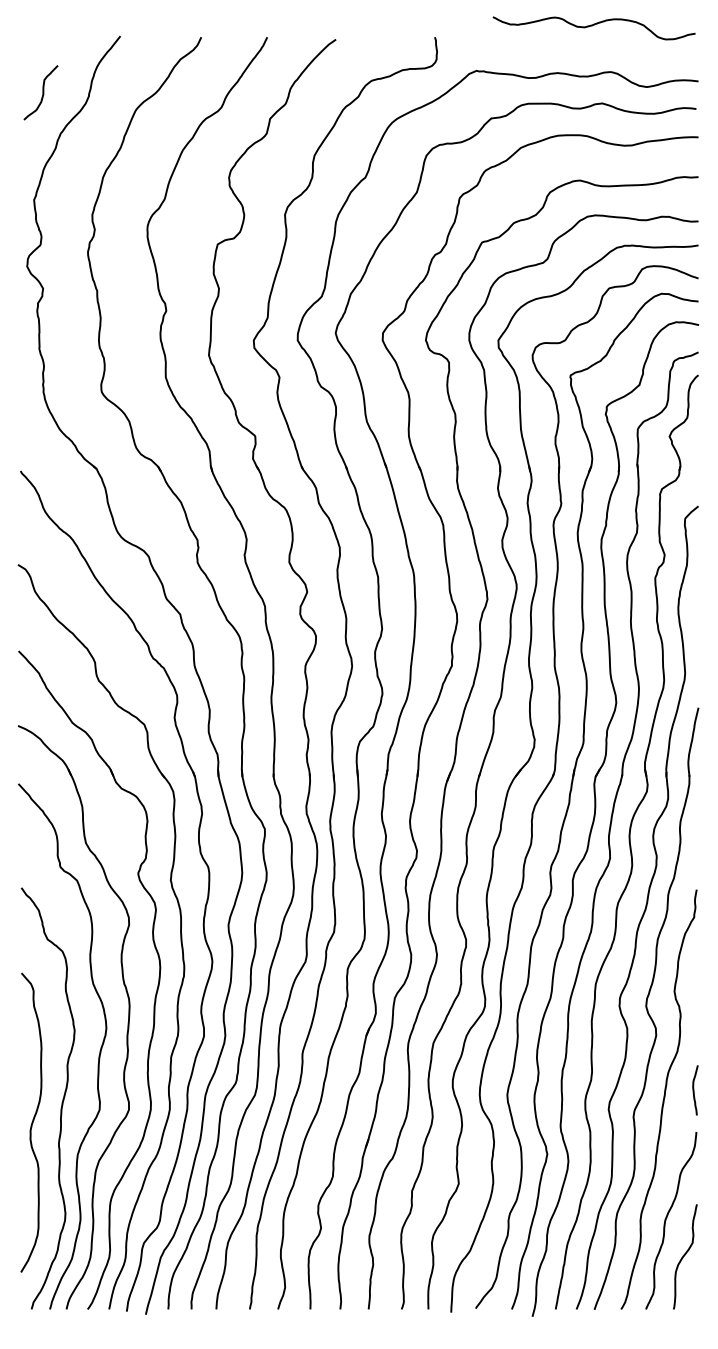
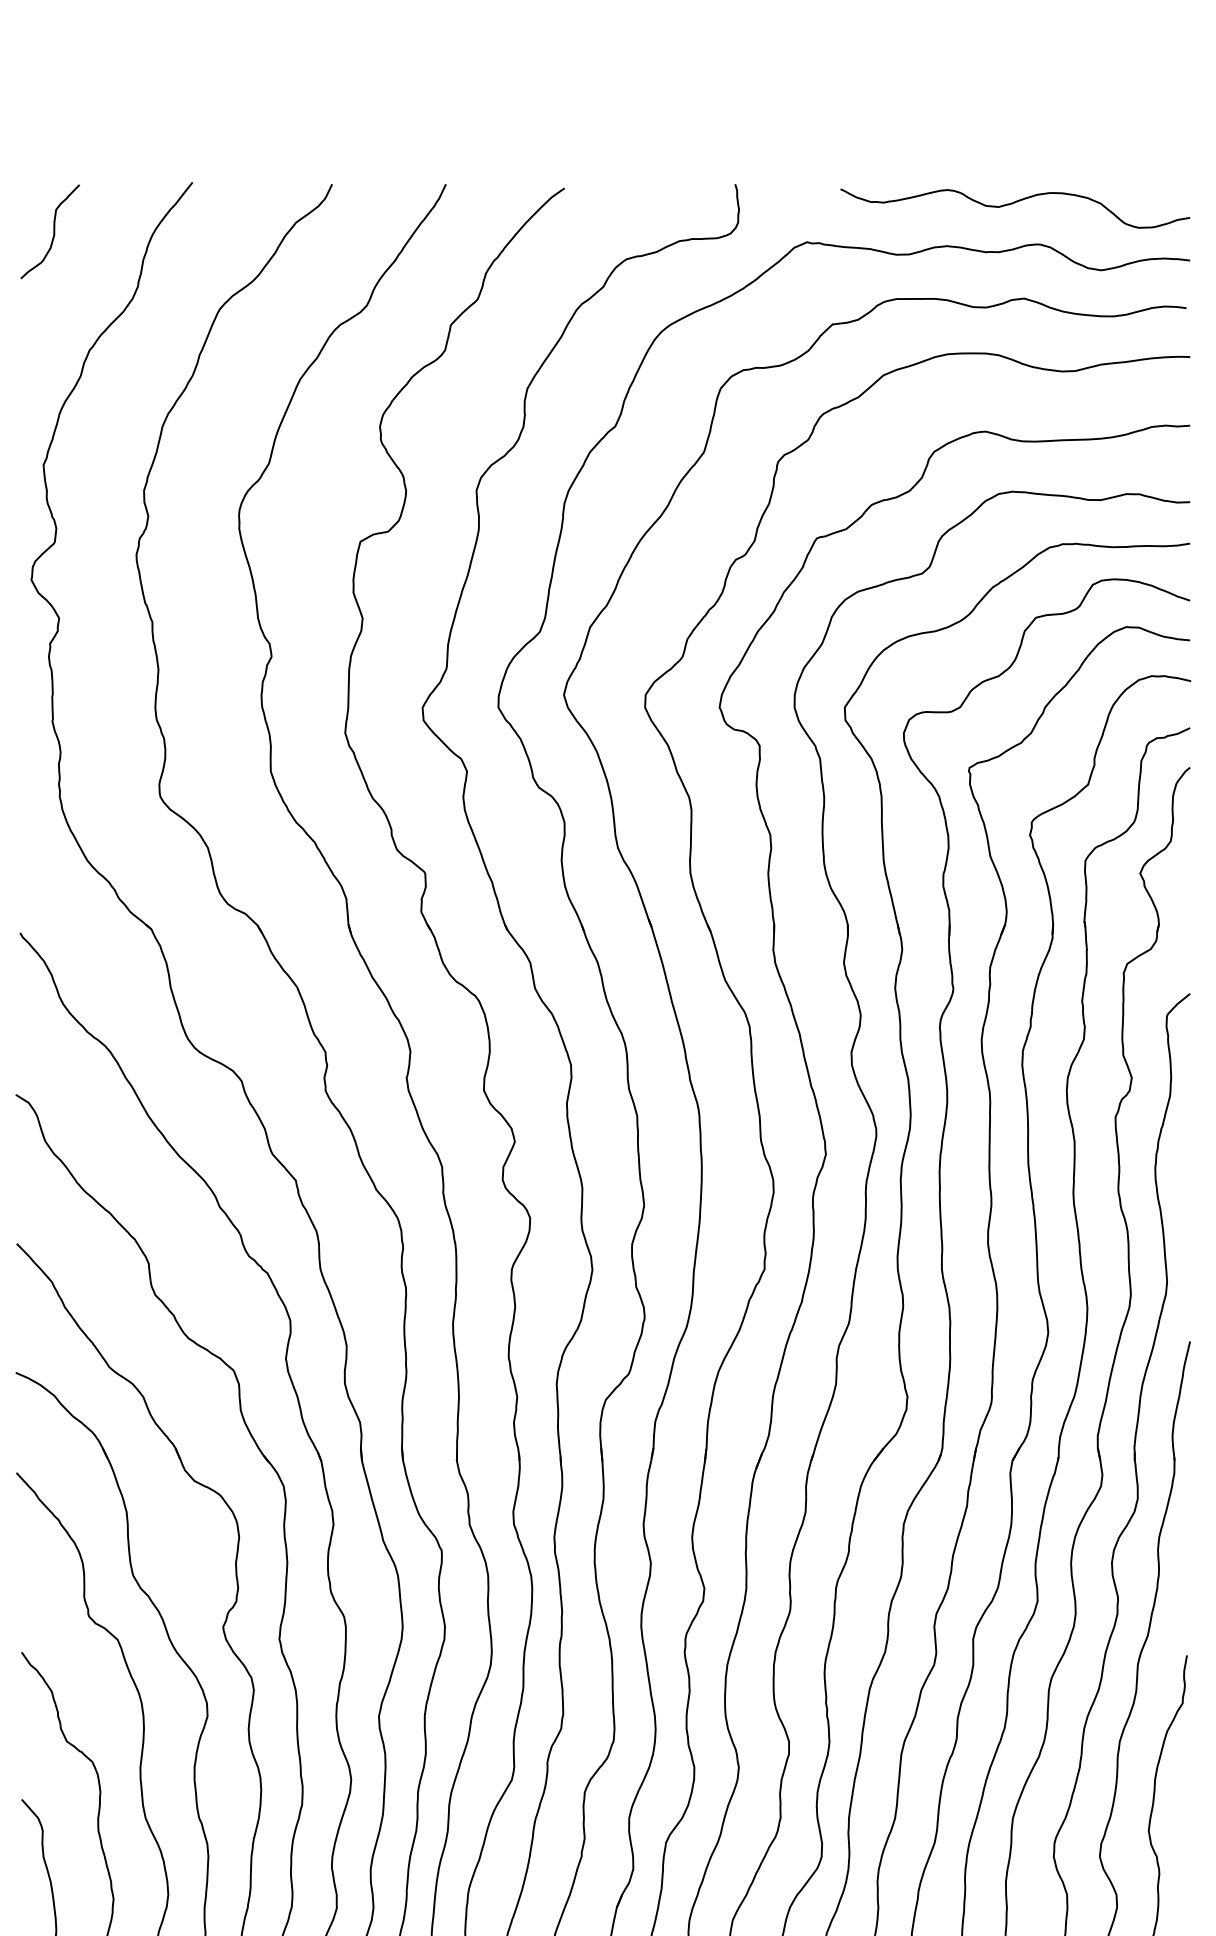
curve: (592, 26) -> (1012, 205), moved
curve: (42, 92) -> (52, 231), moved

